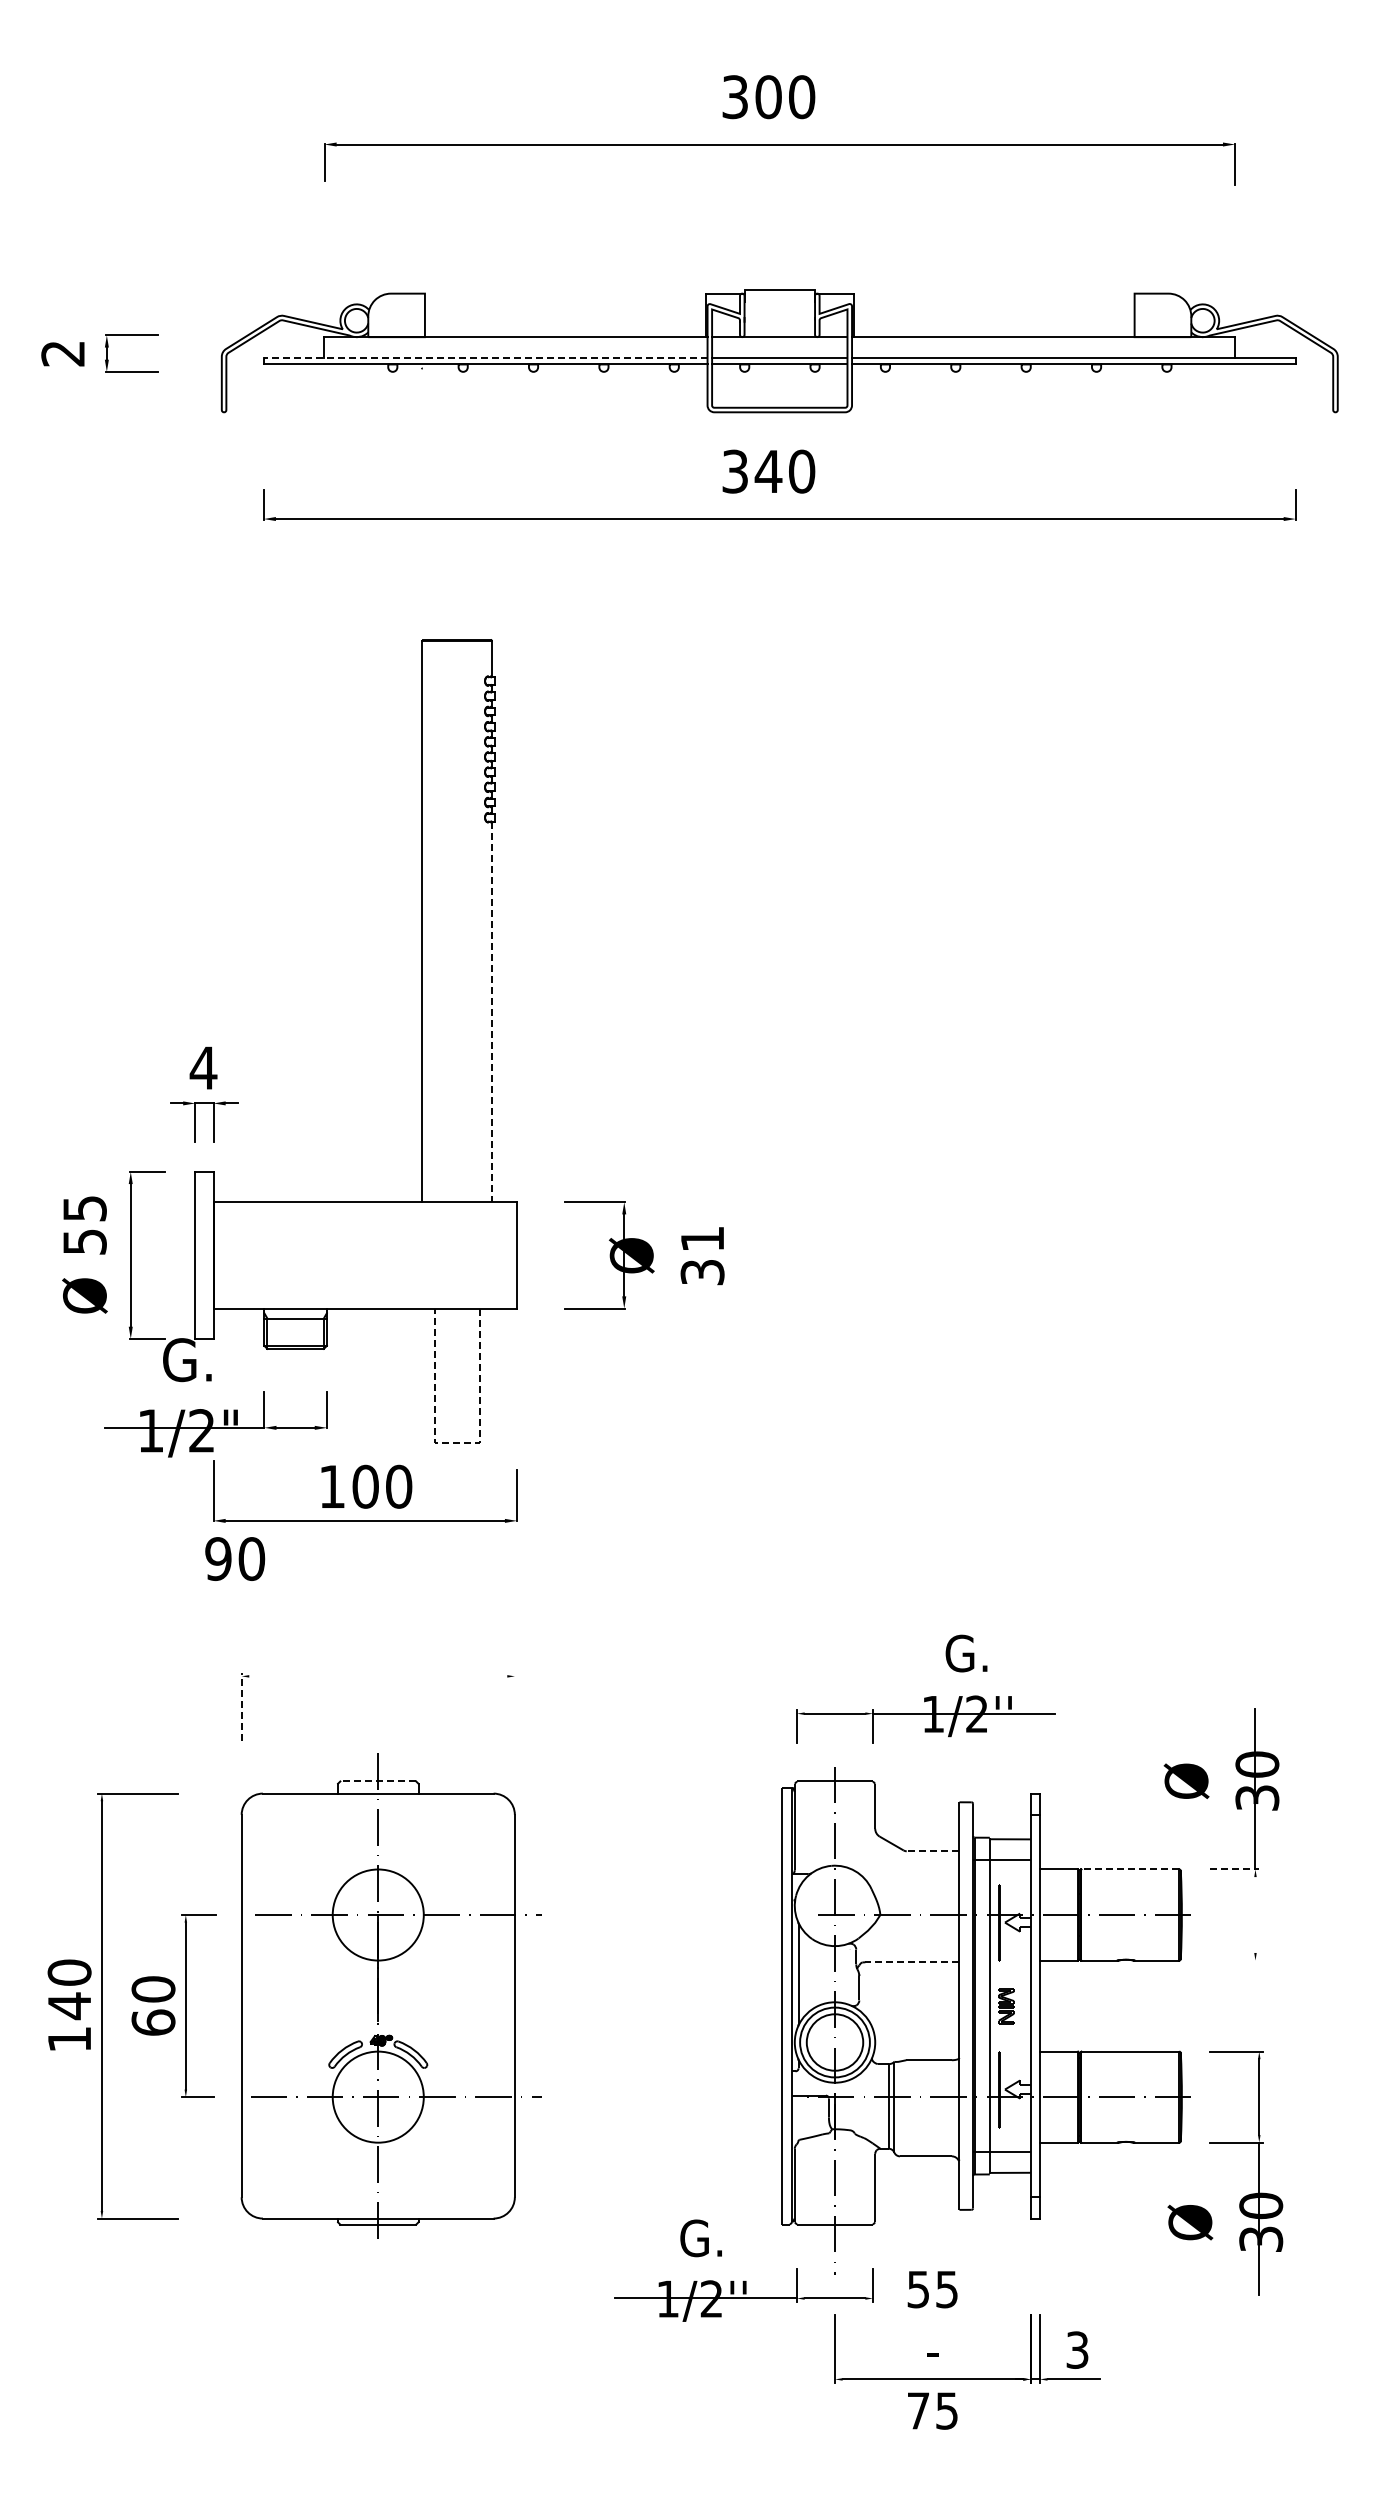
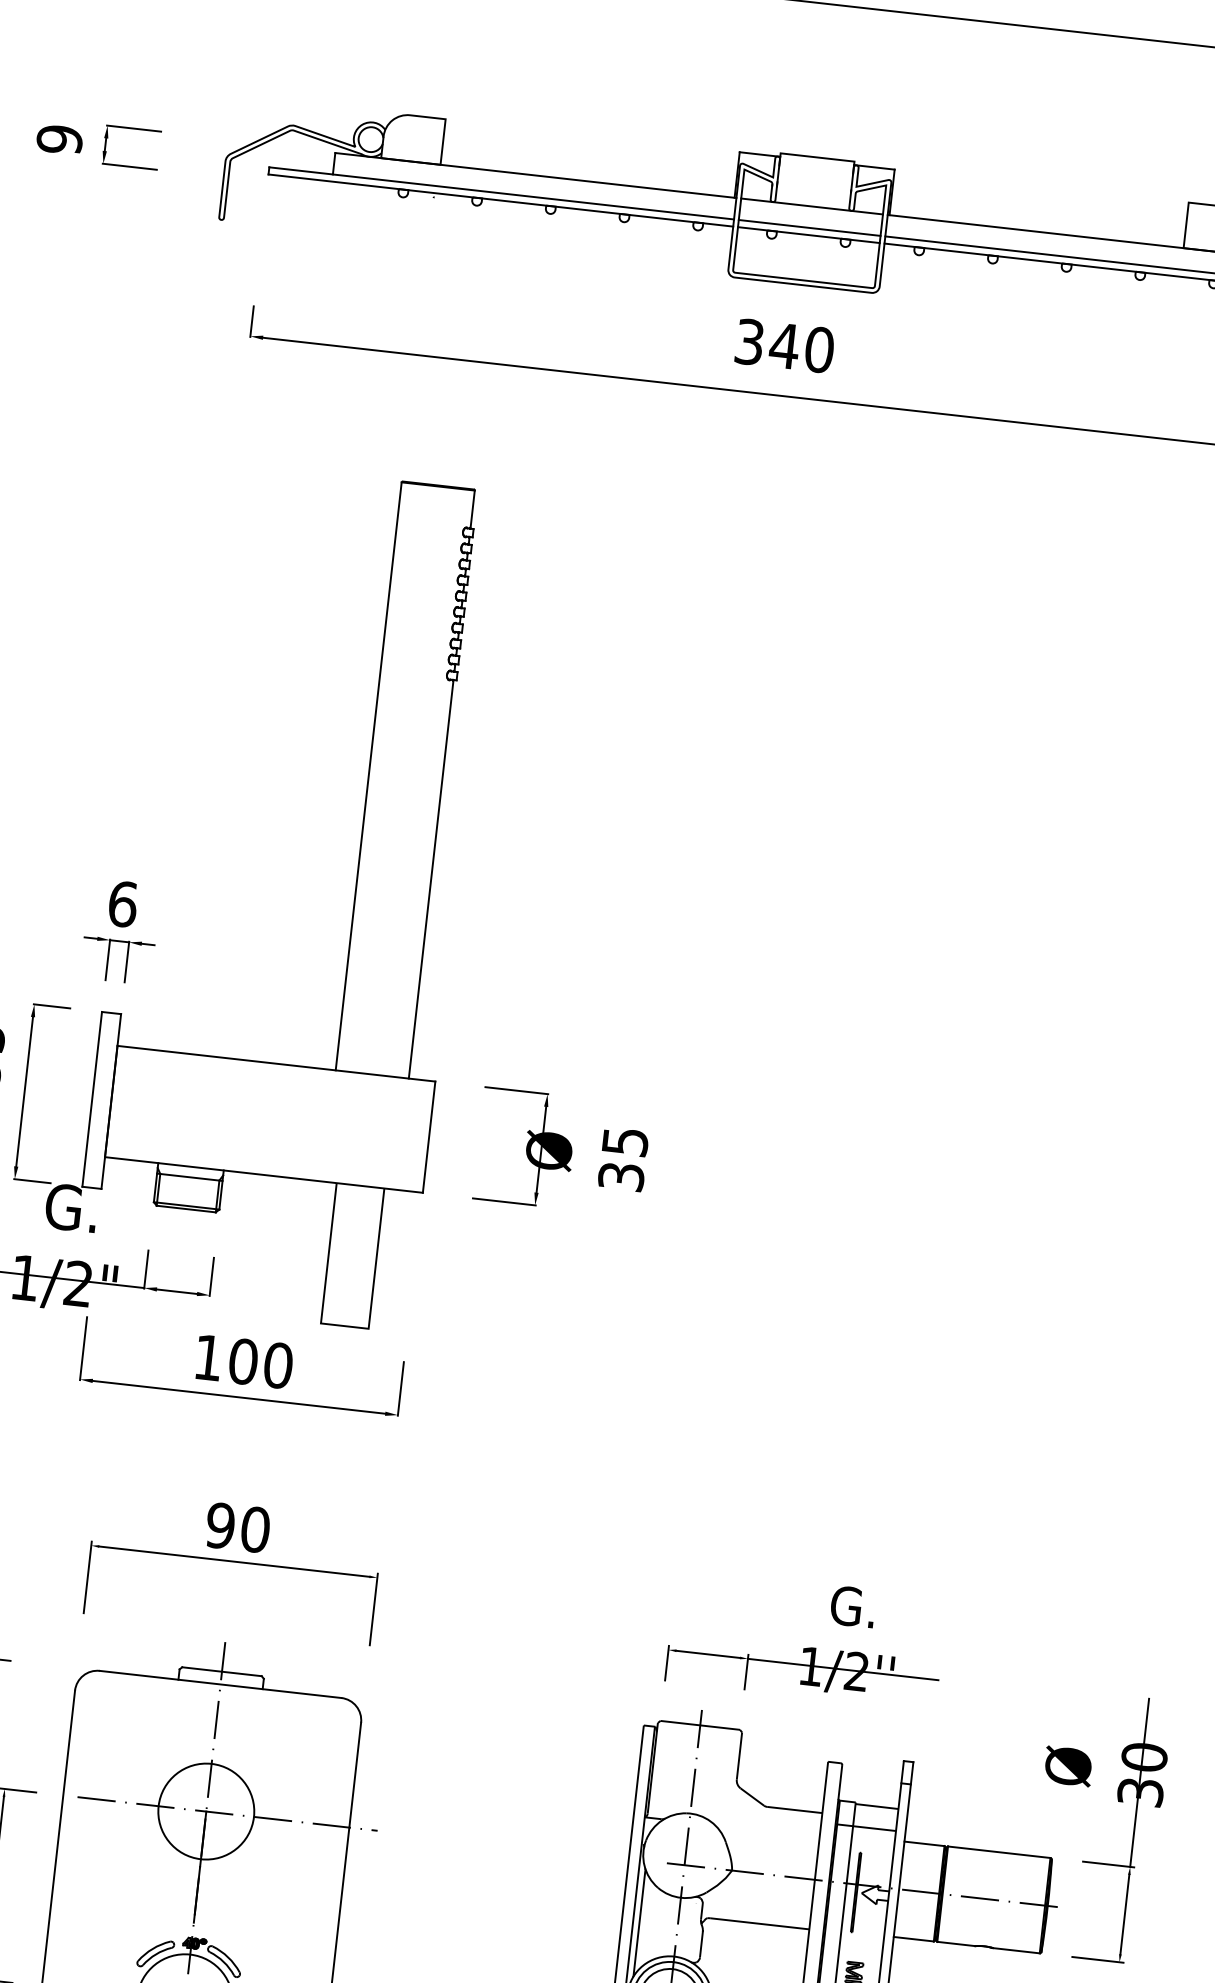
text: (63, 353) -> (60, 139), 2 -> 9
line: (485, 357) -> (501, 193), dashed -> solid
line: (491, 1012) -> (430, 879), dashed -> solid
text: (203, 1068) -> (122, 904), 4 -> 6
text: (702, 1239) -> (625, 1142), 31 -> 35
line: (457, 1442) -> (344, 1326), dashed -> solid
text: (235, 1558) -> (238, 1527), moved
line: (378, 1676) -> (234, 1561), added
line: (241, 1706) -> (87, 1577), dashed -> solid
line: (514, 1706) -> (373, 1609), added
line: (378, 1781) -> (222, 1671), dashed -> solid
line: (932, 1851) -> (794, 1810), dashed -> solid
line: (1130, 1869) -> (999, 1852), dashed -> solid
line: (1235, 1869) -> (1109, 1864), dashed -> solid
line: (1255, 1914) -> (1124, 1914), added
line: (1234, 1960) -> (1097, 1959), added
line: (911, 1962) -> (759, 1923), dashed -> solid

